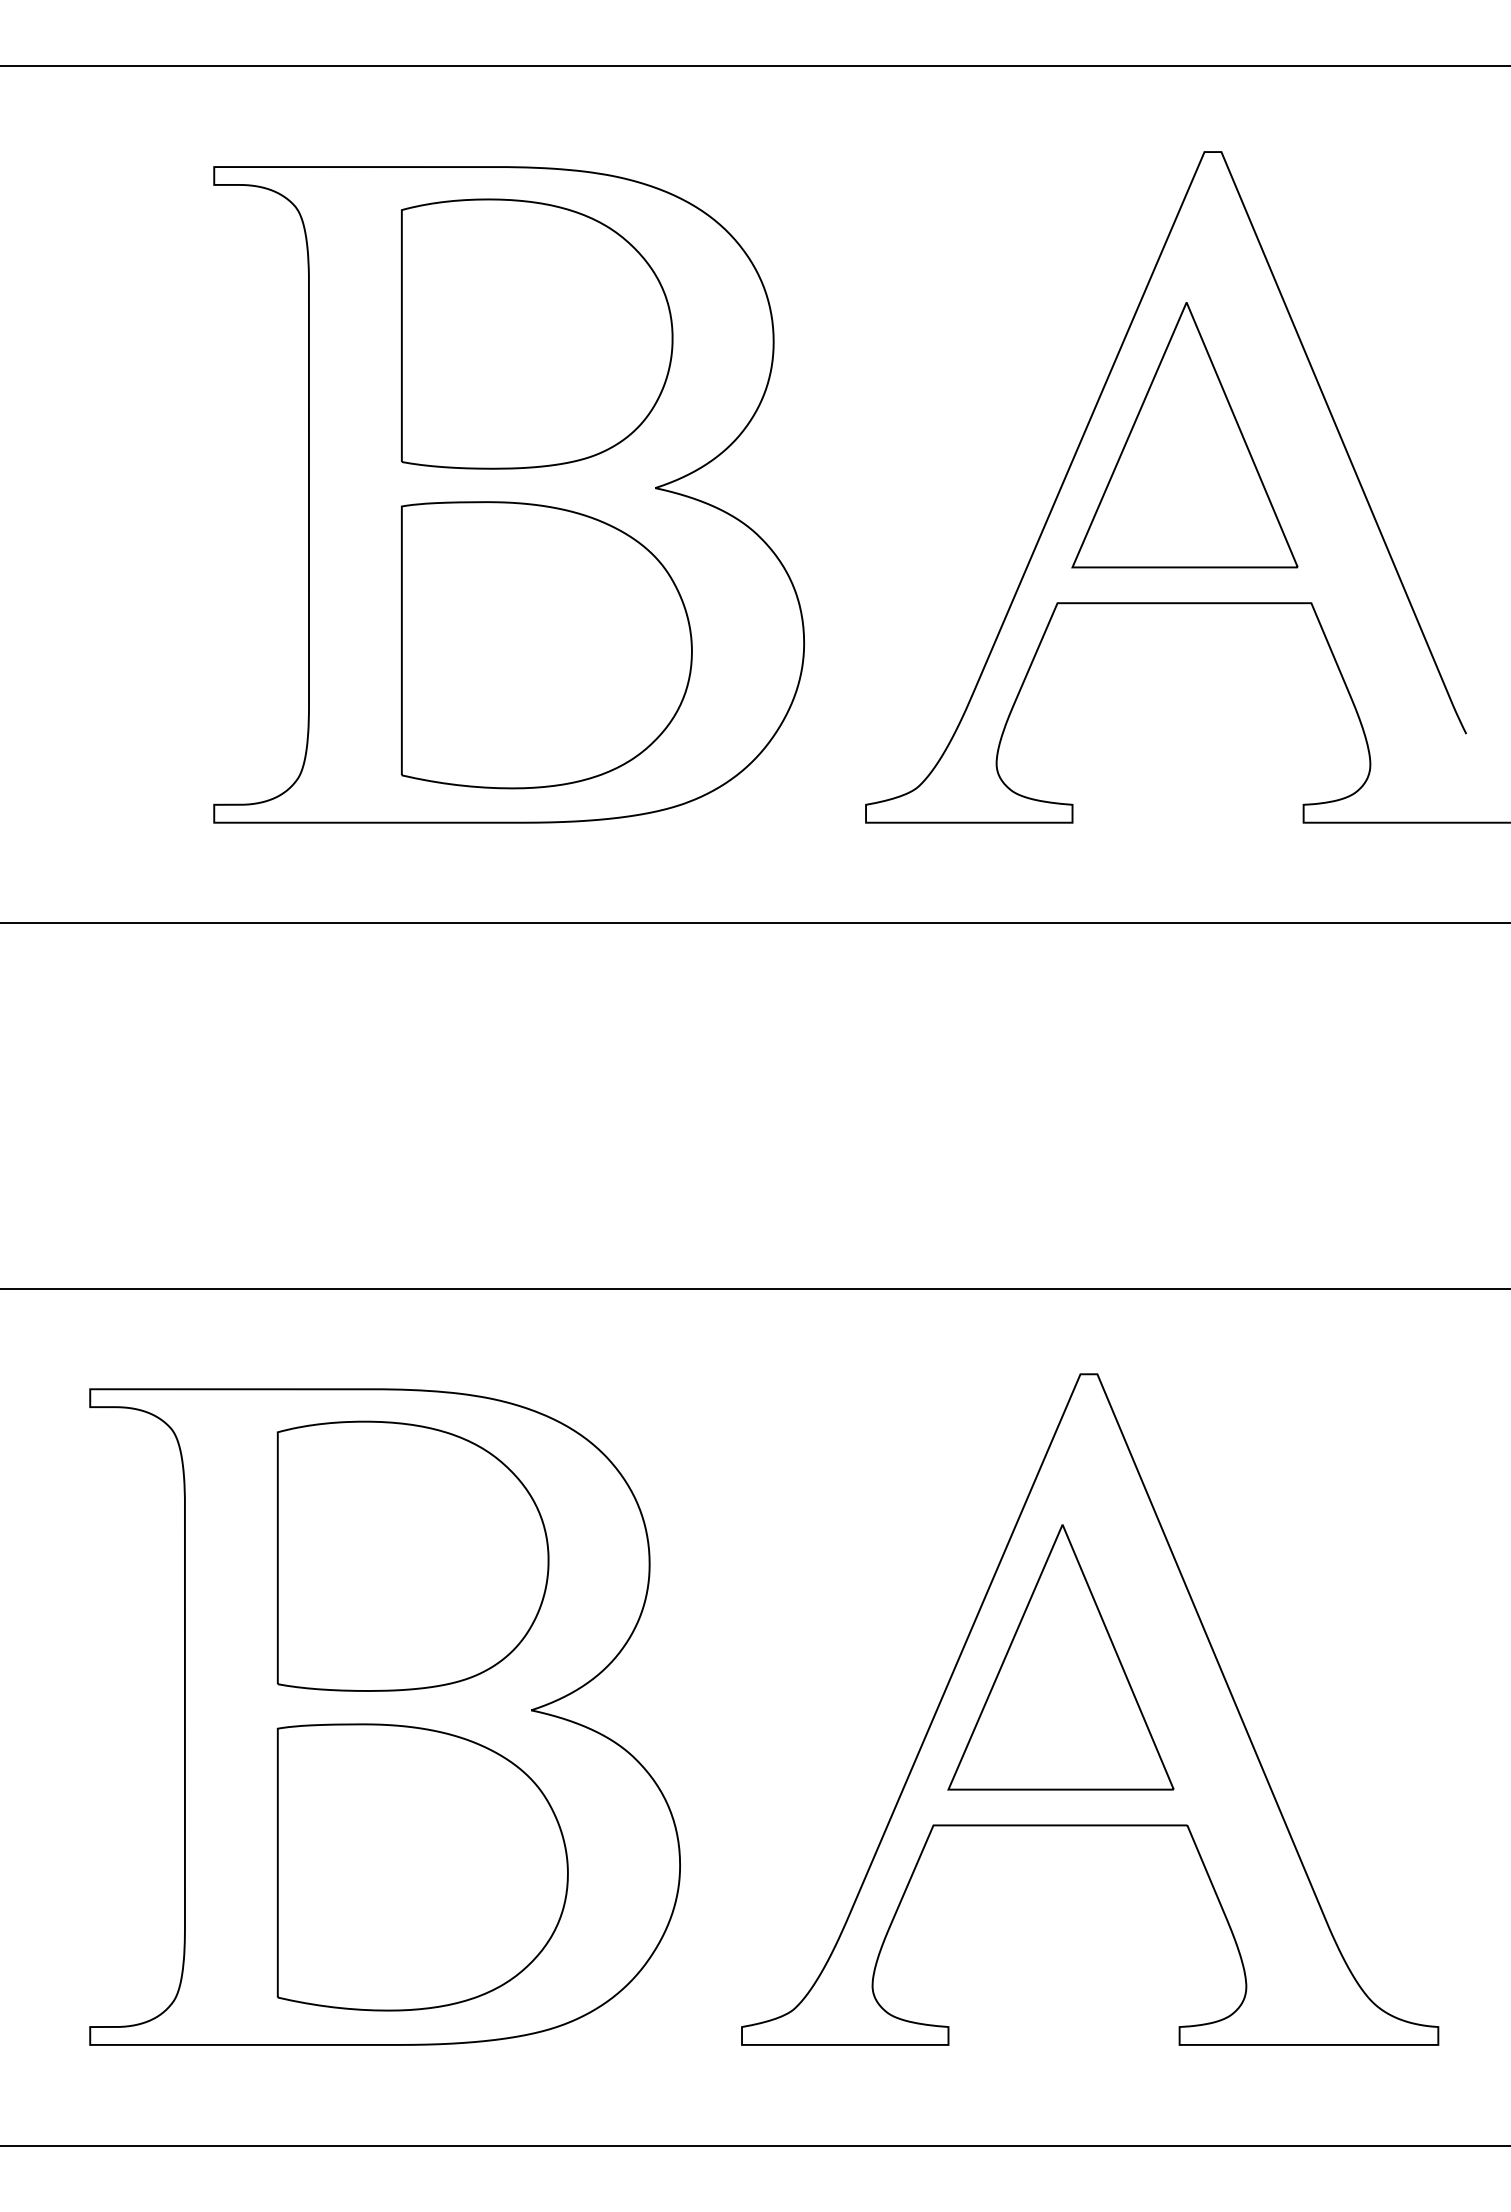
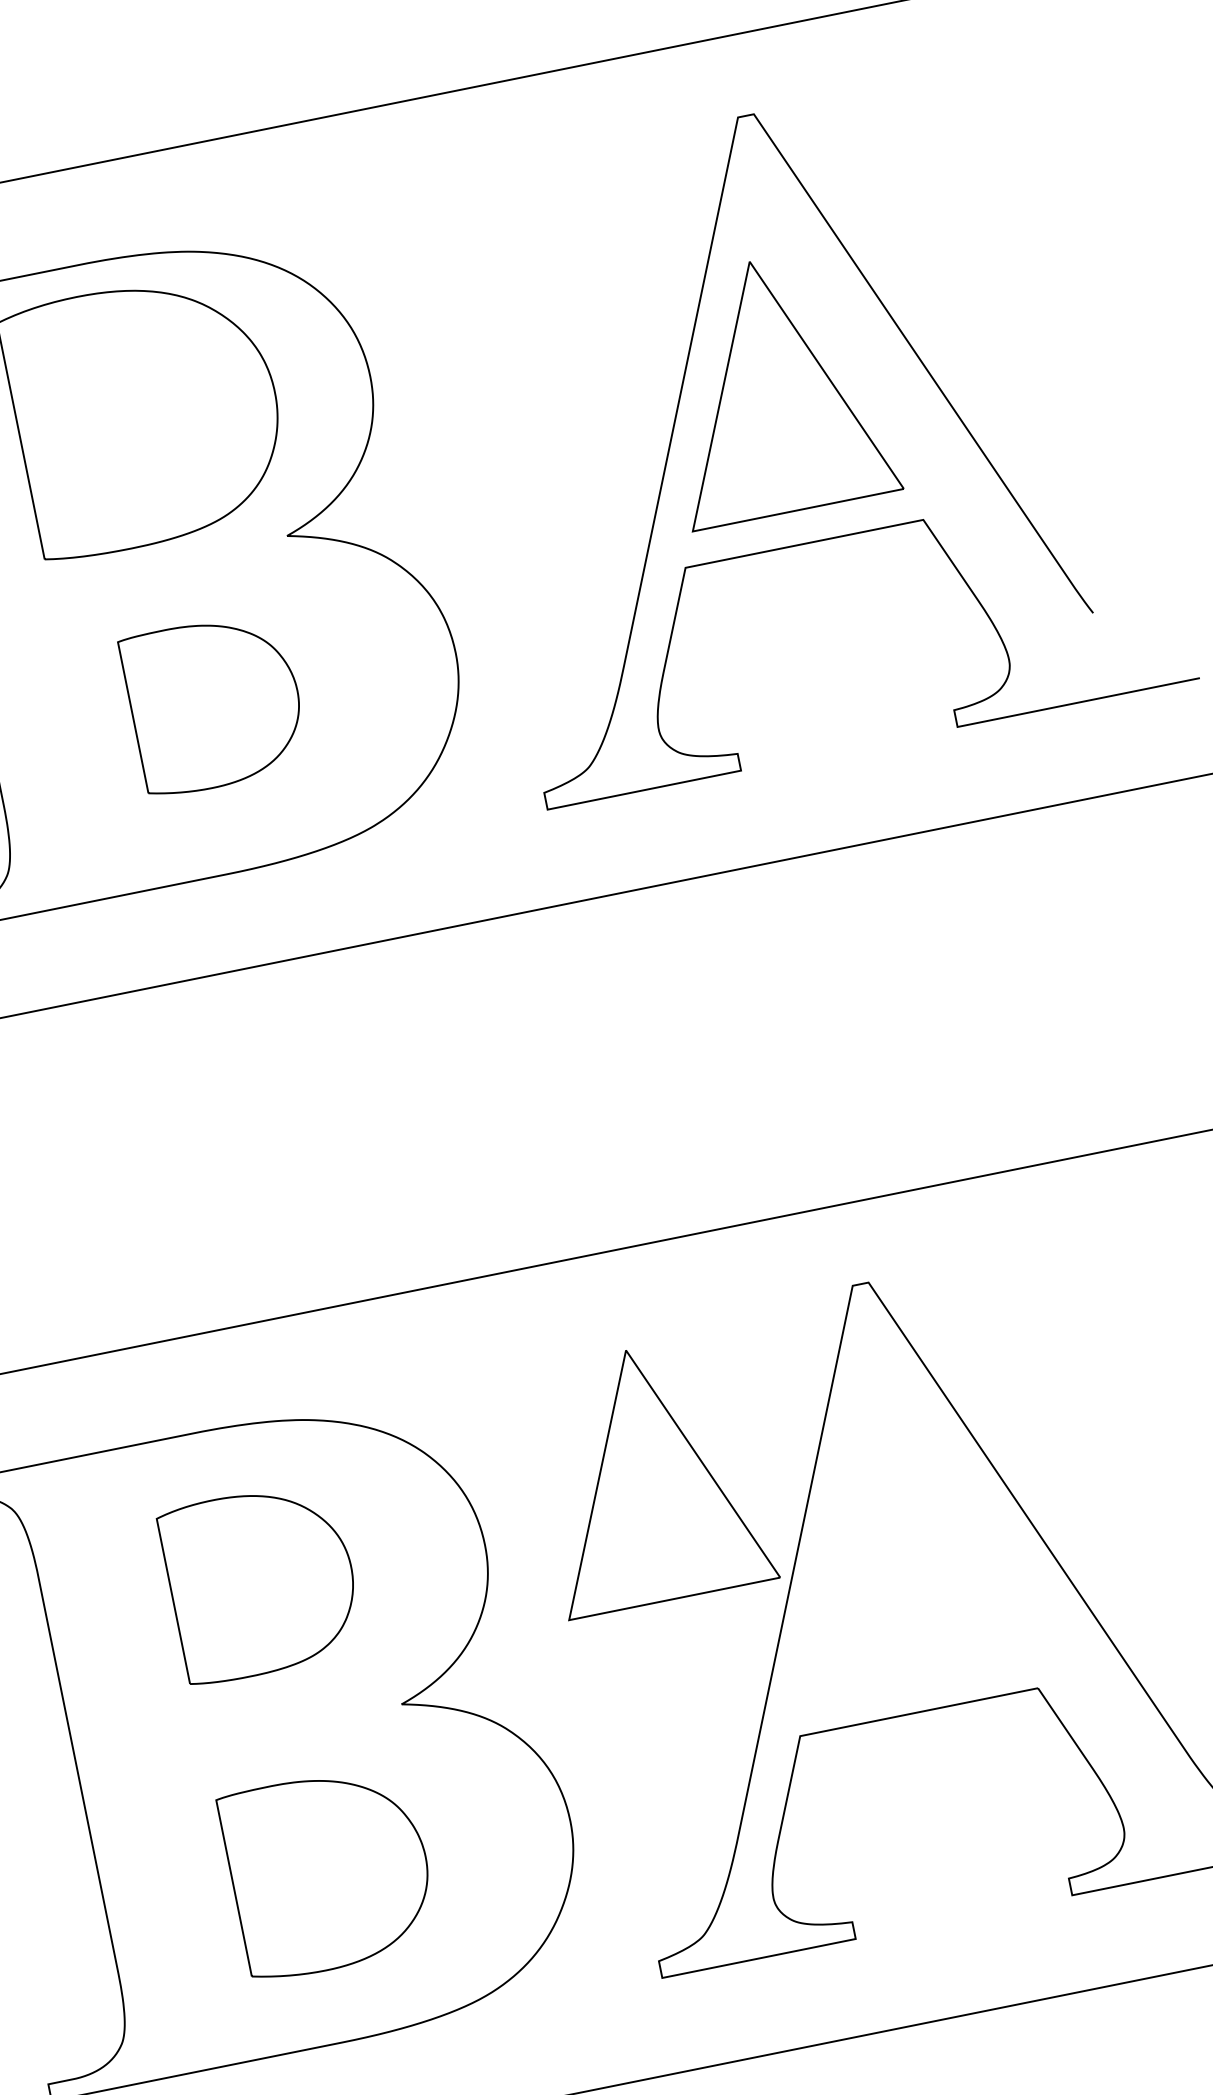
part: (546, 645) -> (214, 703), size x0.6
part: (412, 1555) -> (261, 1581), size x0.7
part: (1060, 1657) -> (649, 1475), moved
part: (422, 1867) -> (329, 1872), size x0.7

